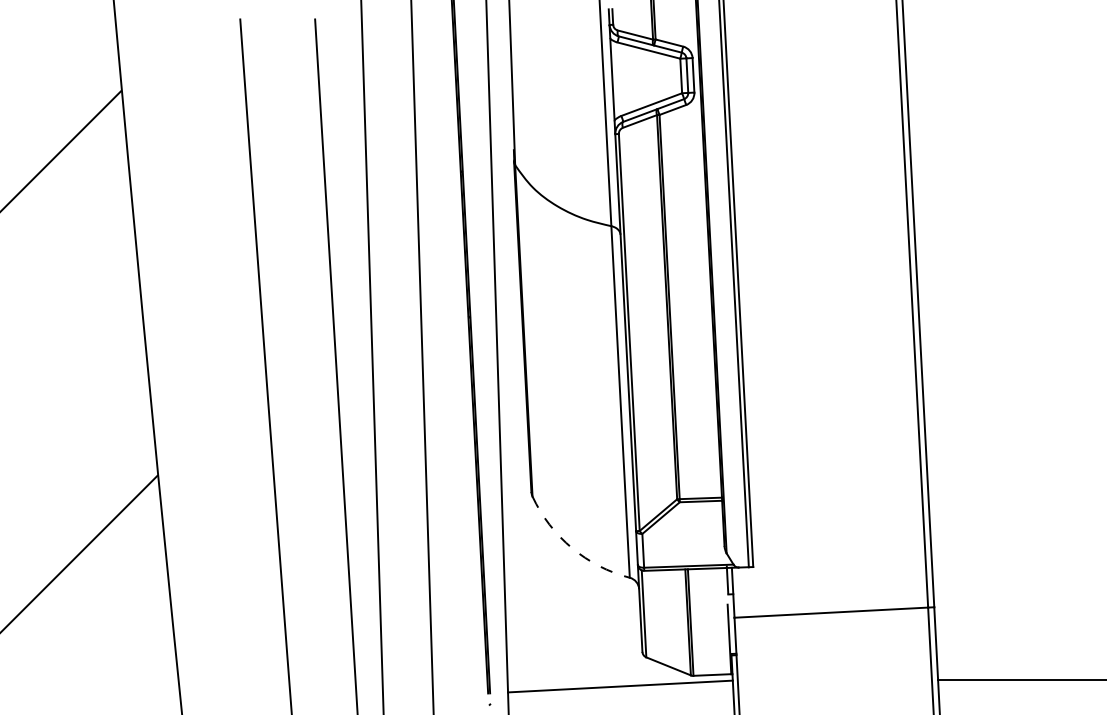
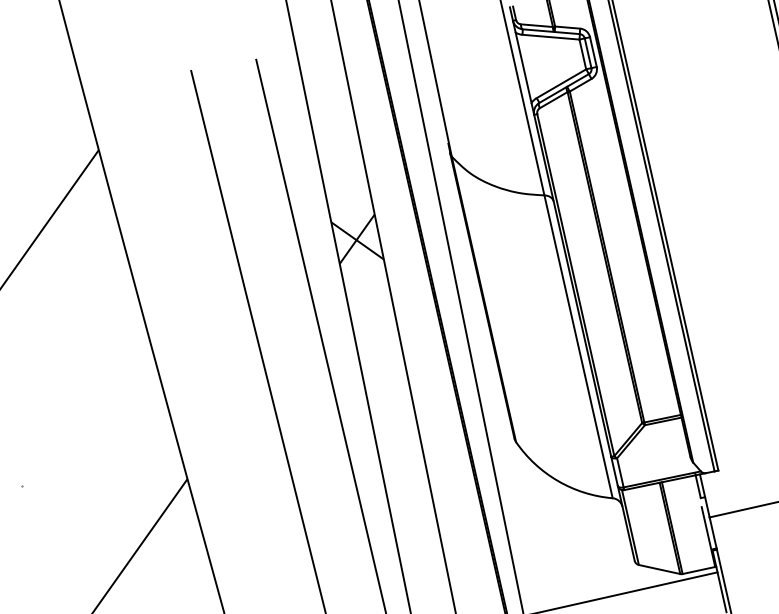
hatch: (393, 241) -> (357, 241), added
arc: (572, 548) -> (558, 481), dashed -> solid

